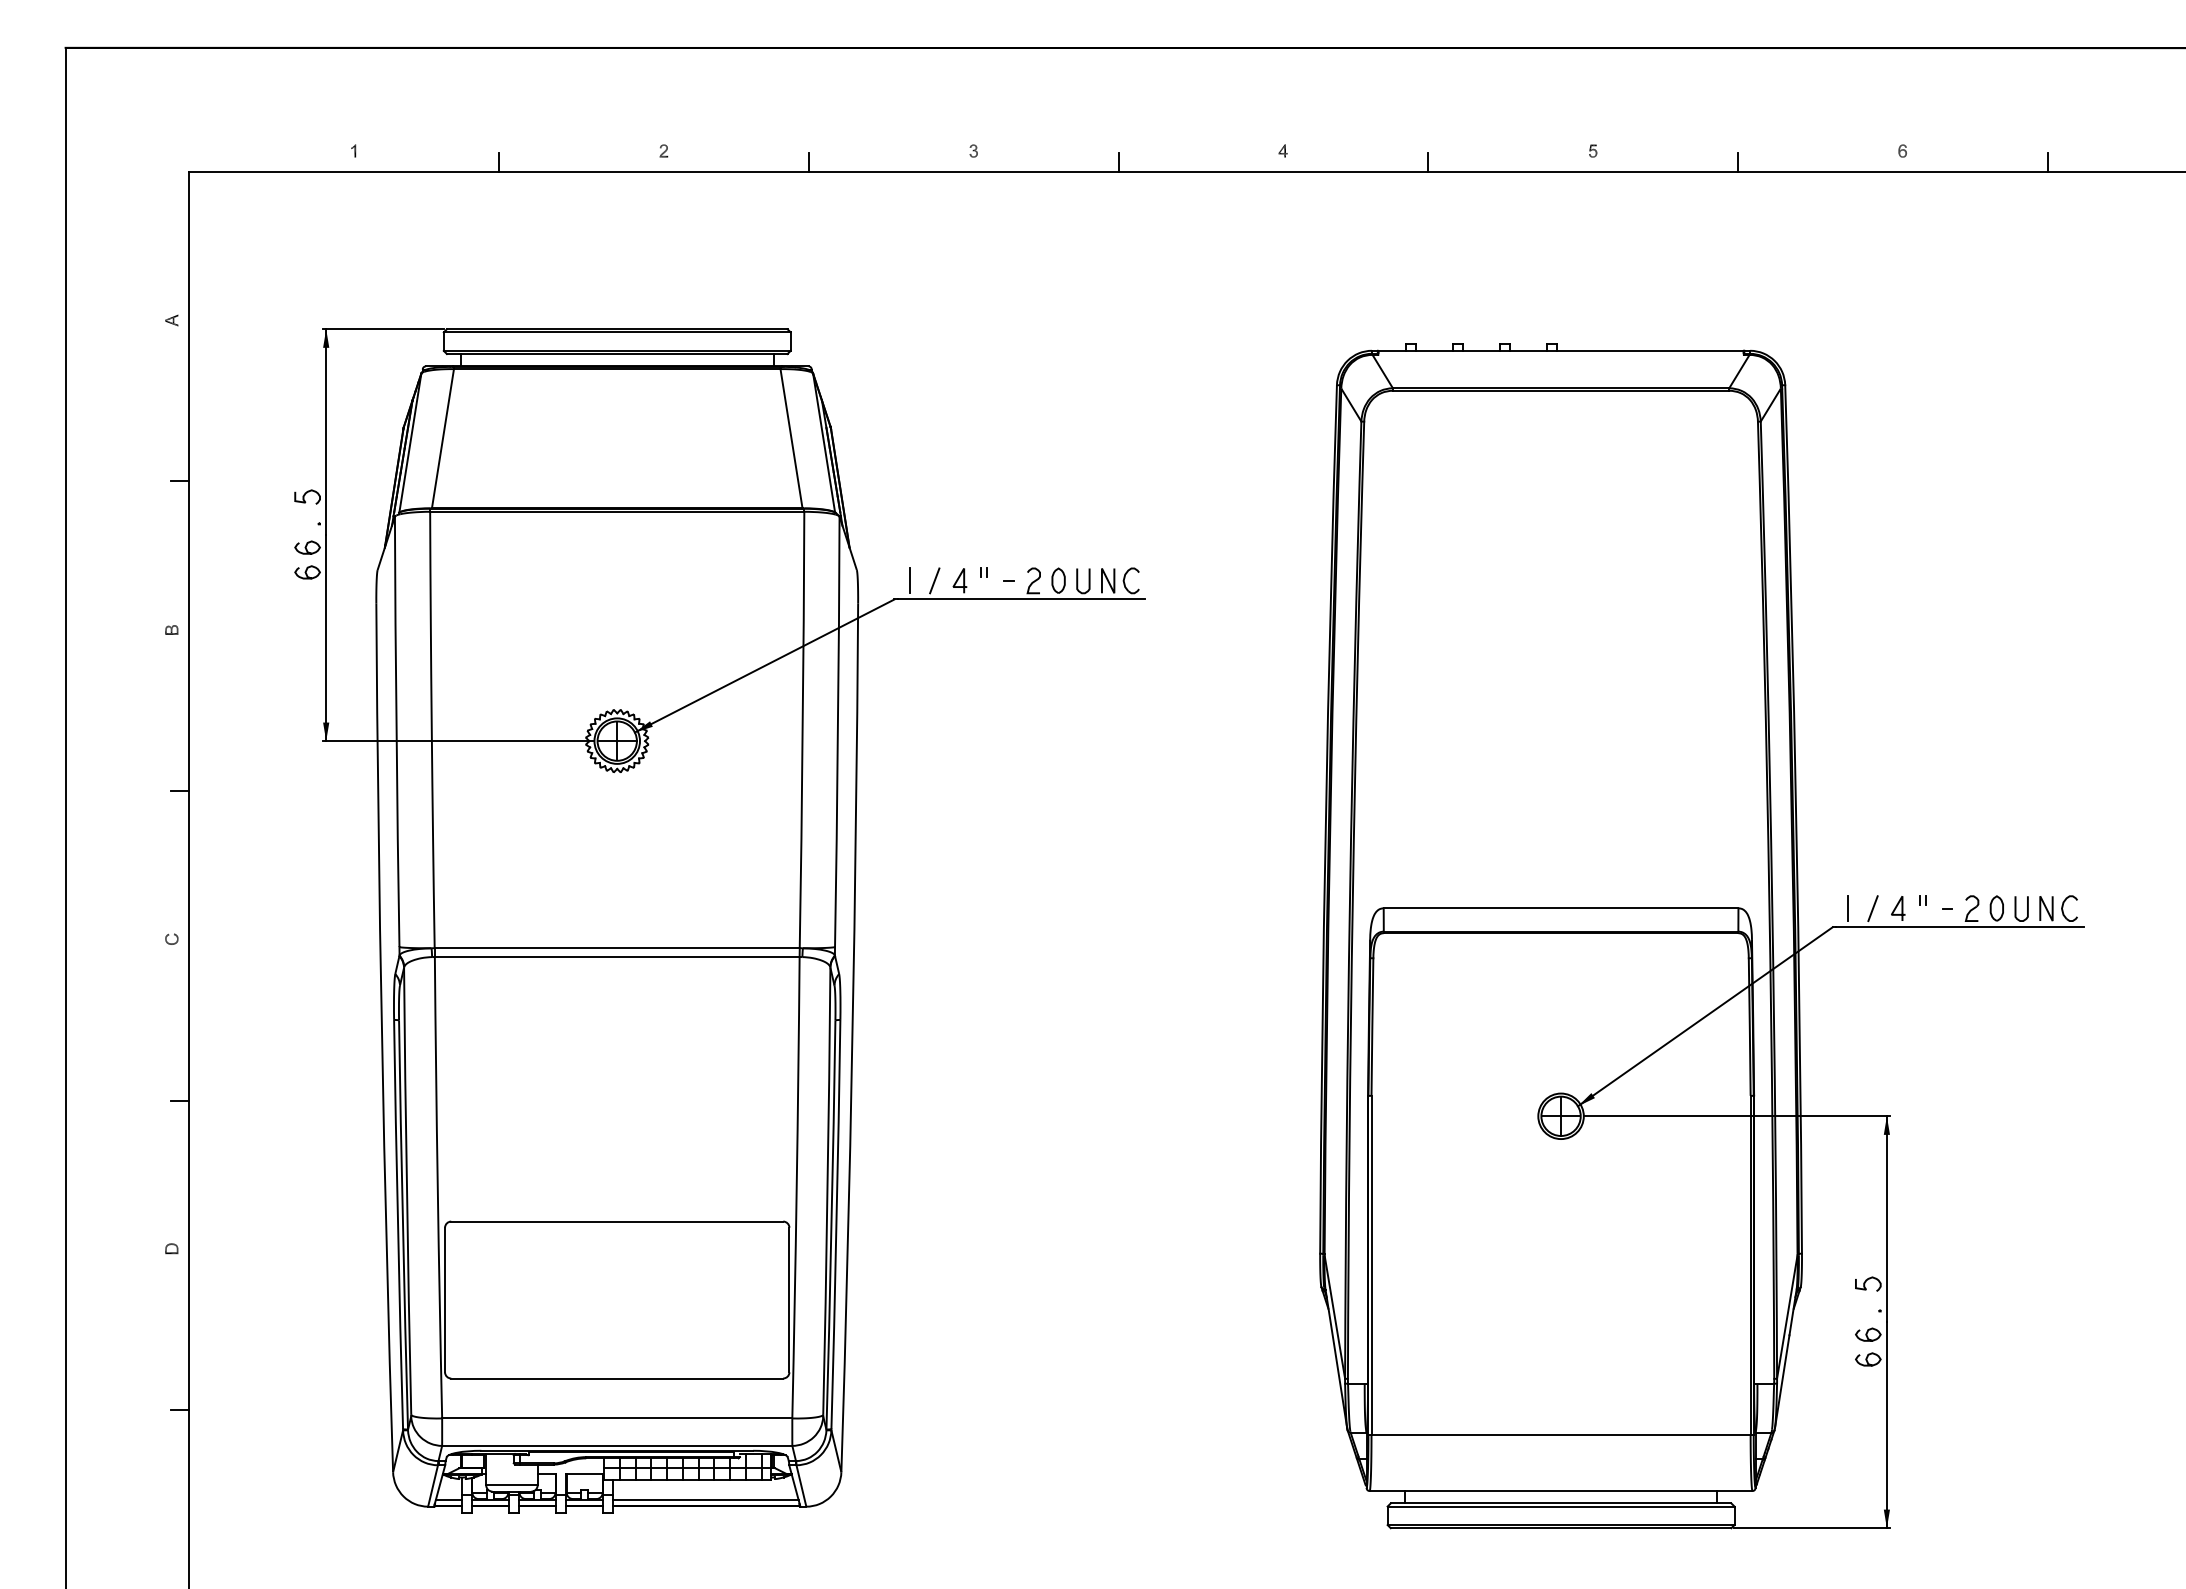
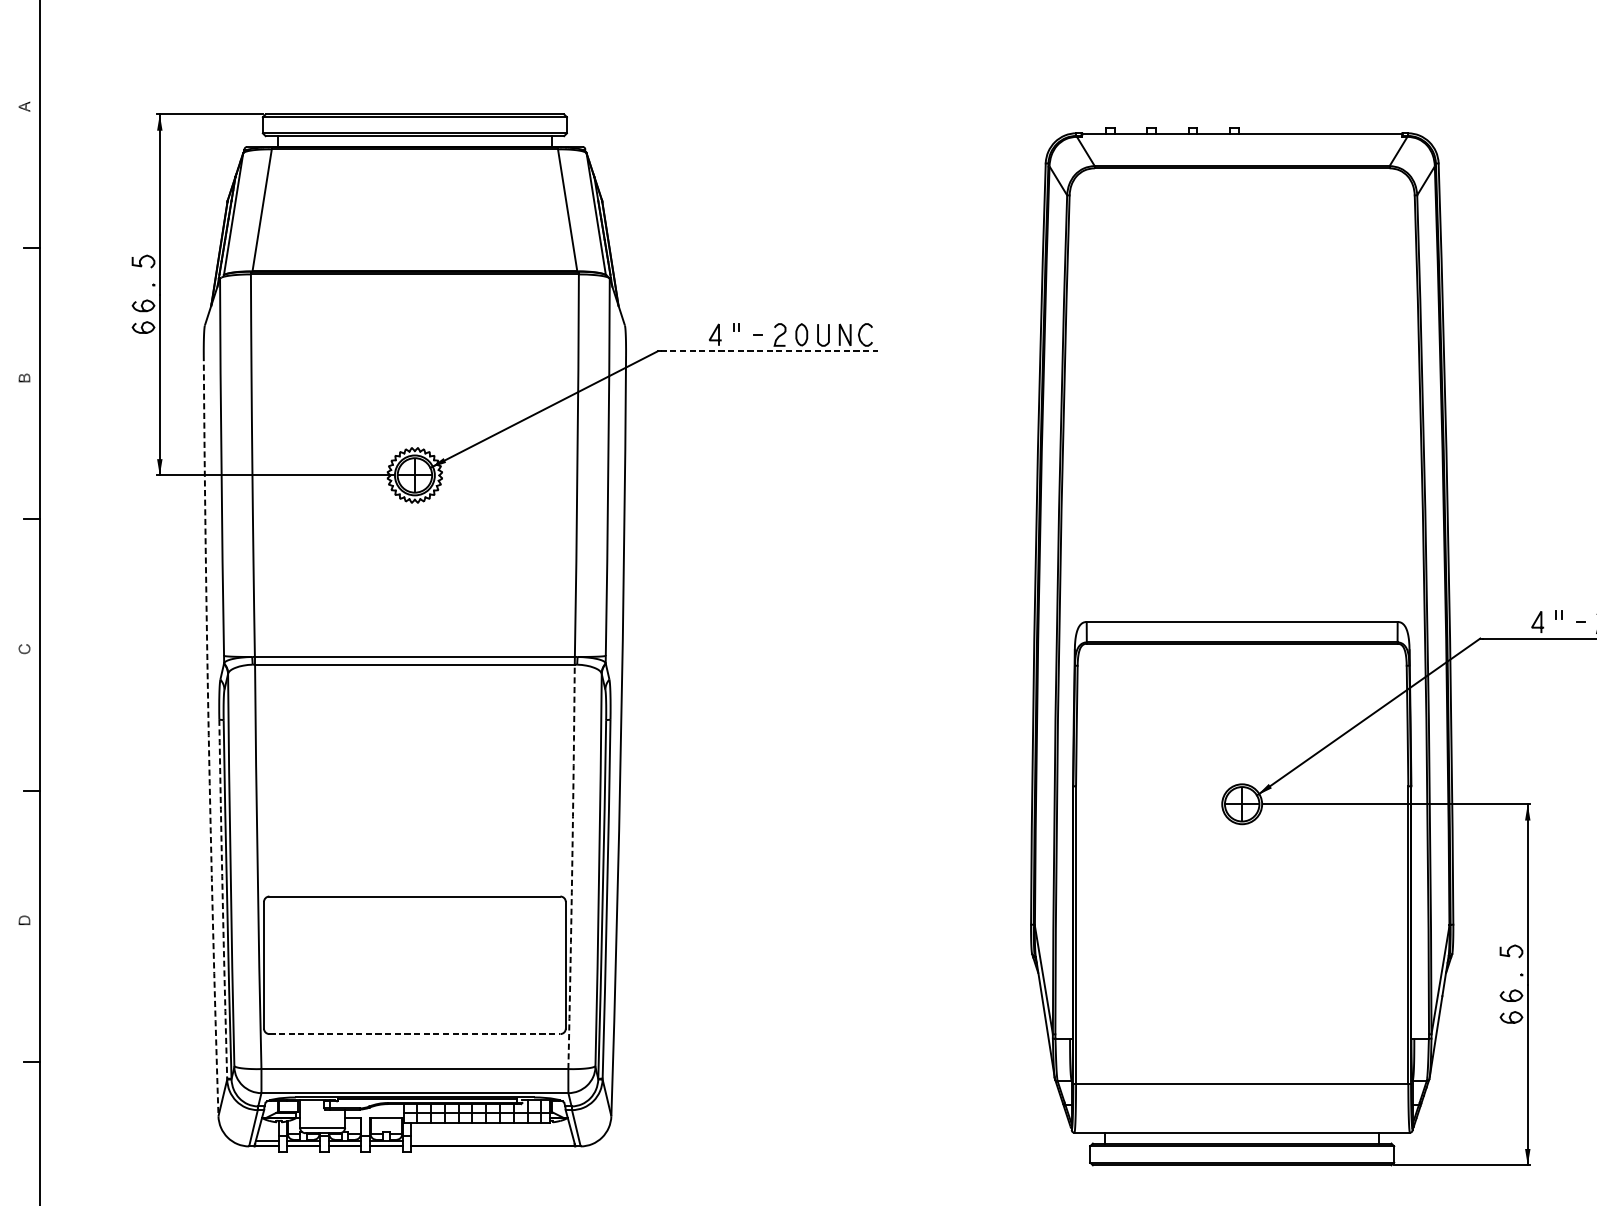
line: (909, 580) -> (671, 334), removed
line: (934, 580) -> (692, 334), removed
line: (1021, 599) -> (769, 351), solid -> dashed
line: (1848, 908) -> (1494, 622), removed
line: (1872, 908) -> (1515, 622), removed
arc: (382, 1038) -> (209, 736), solid -> dashed
arc: (796, 1187) -> (572, 866), solid -> dashed
arc: (397, 1224) -> (222, 899), solid -> dashed
line: (617, 1378) -> (415, 1034), solid -> dashed
line: (705, 1500) -> (492, 1141), removed

